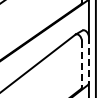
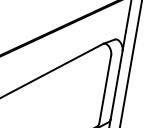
line: (88, 59) -> (116, 84), dashed -> solid
line: (82, 63) -> (106, 88), dashed -> solid

